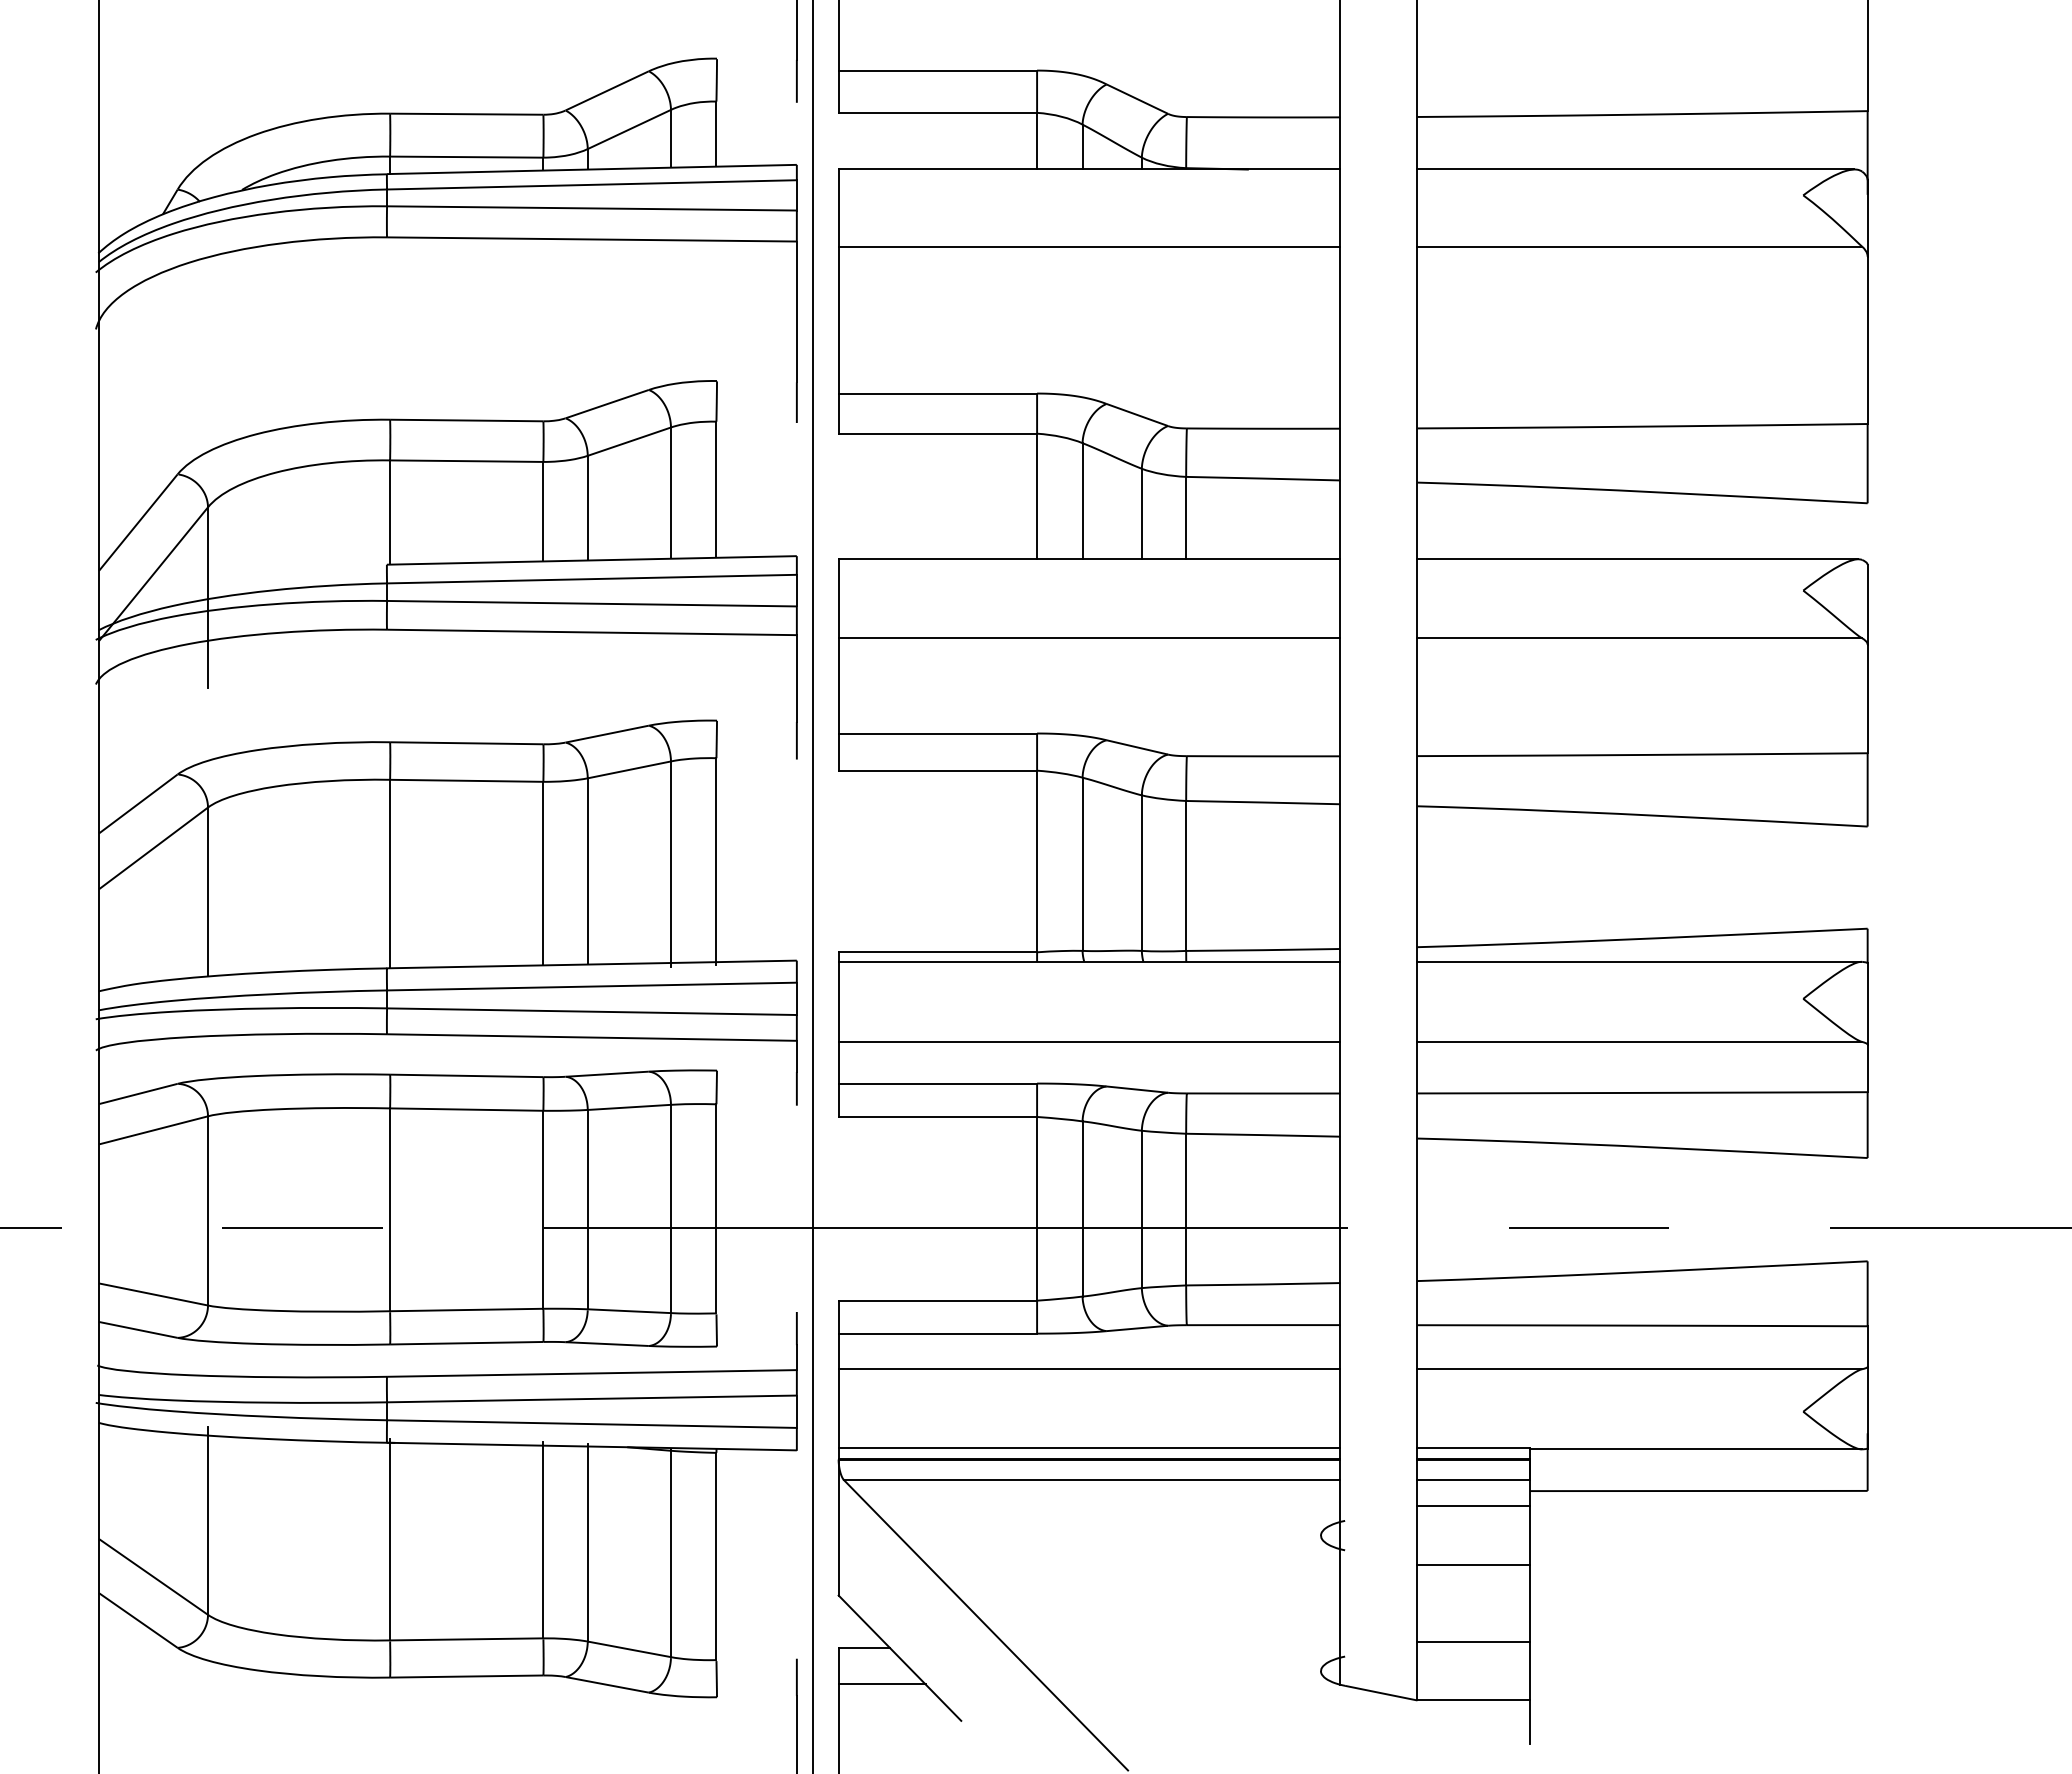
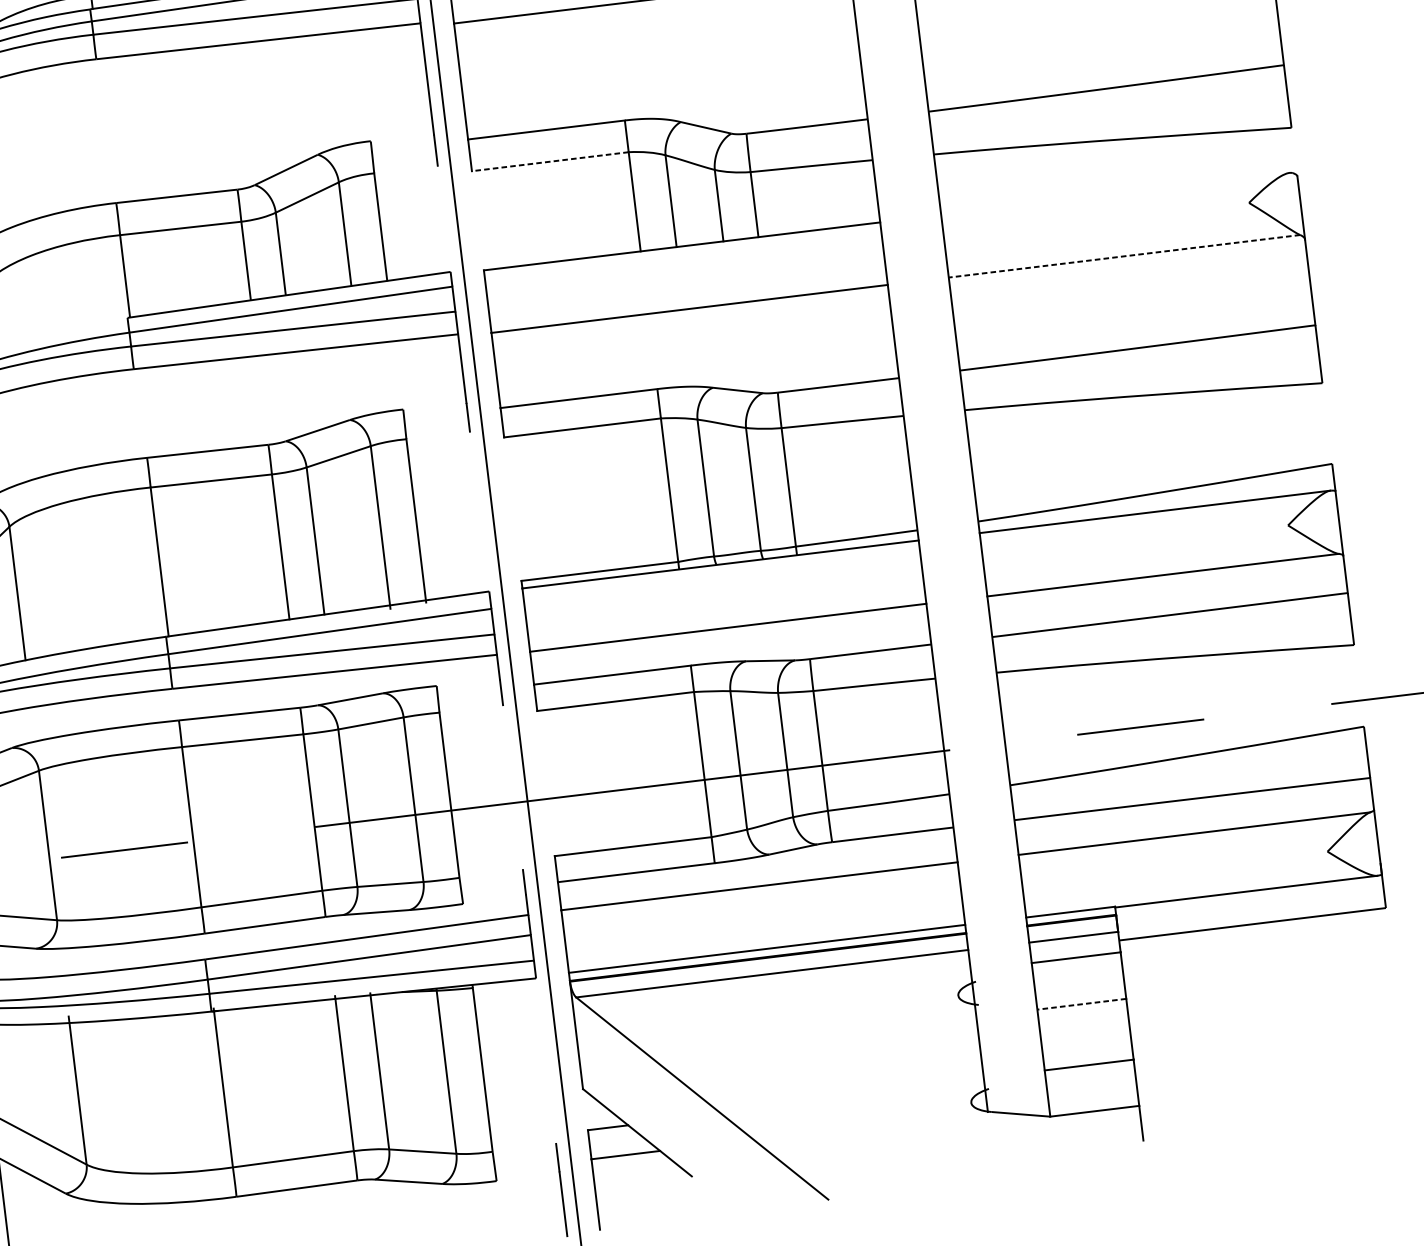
line: (937, 433) -> (550, 161), solid -> dashed
line: (1637, 559) -> (1115, 194), removed
line: (1639, 638) -> (1124, 256), solid -> dashed
line: (1473, 1565) -> (1081, 1004), solid -> dashed

